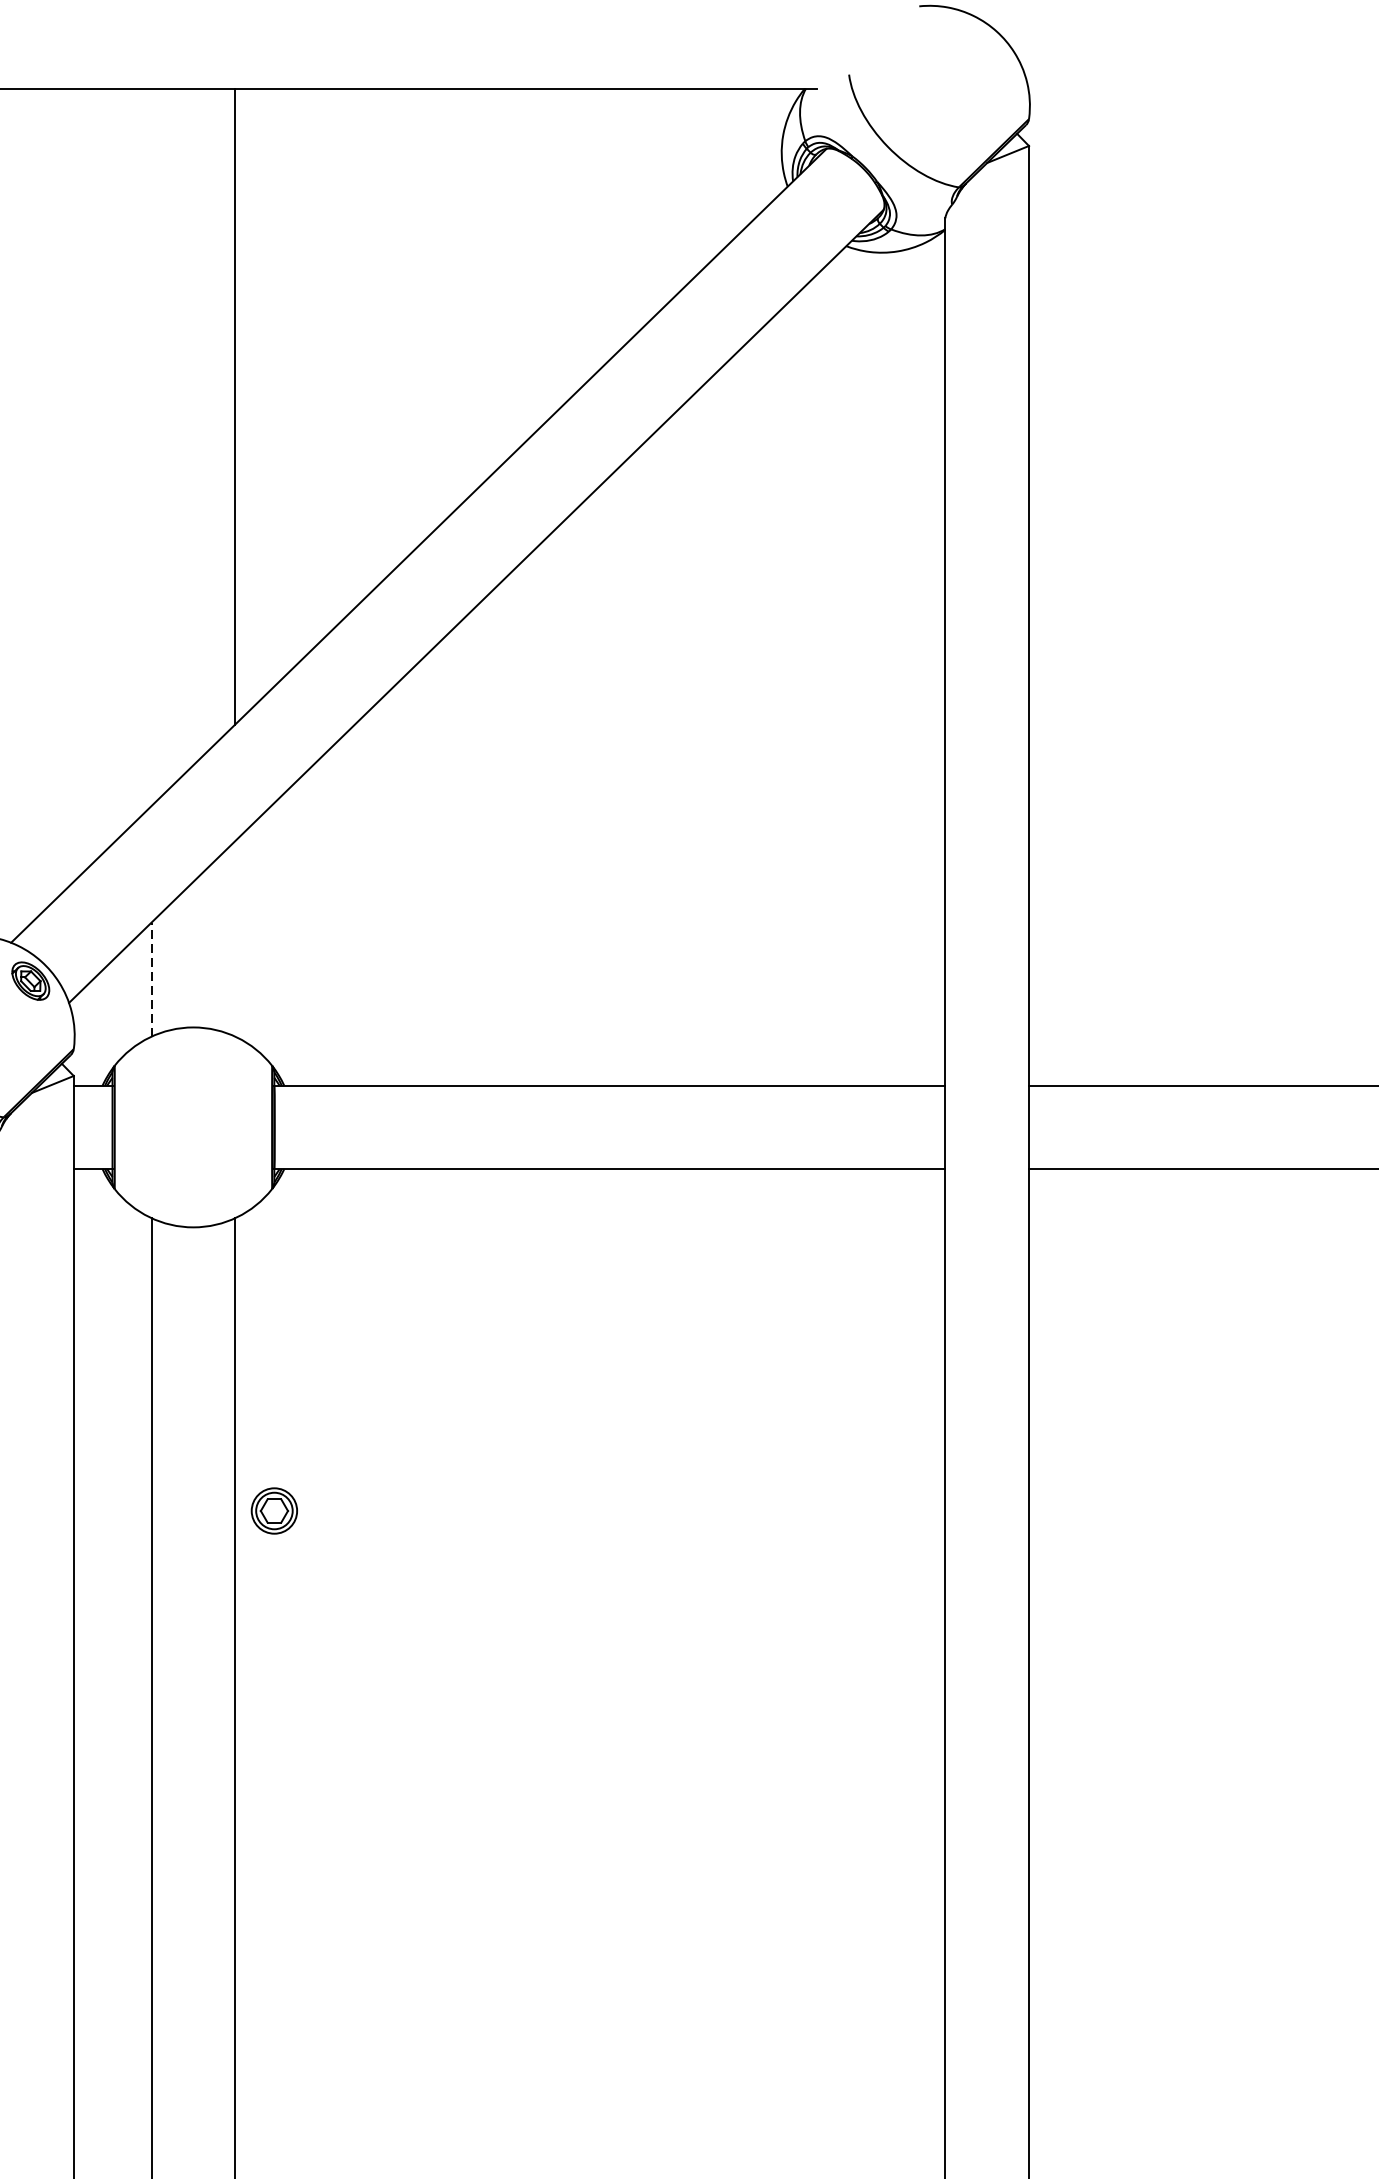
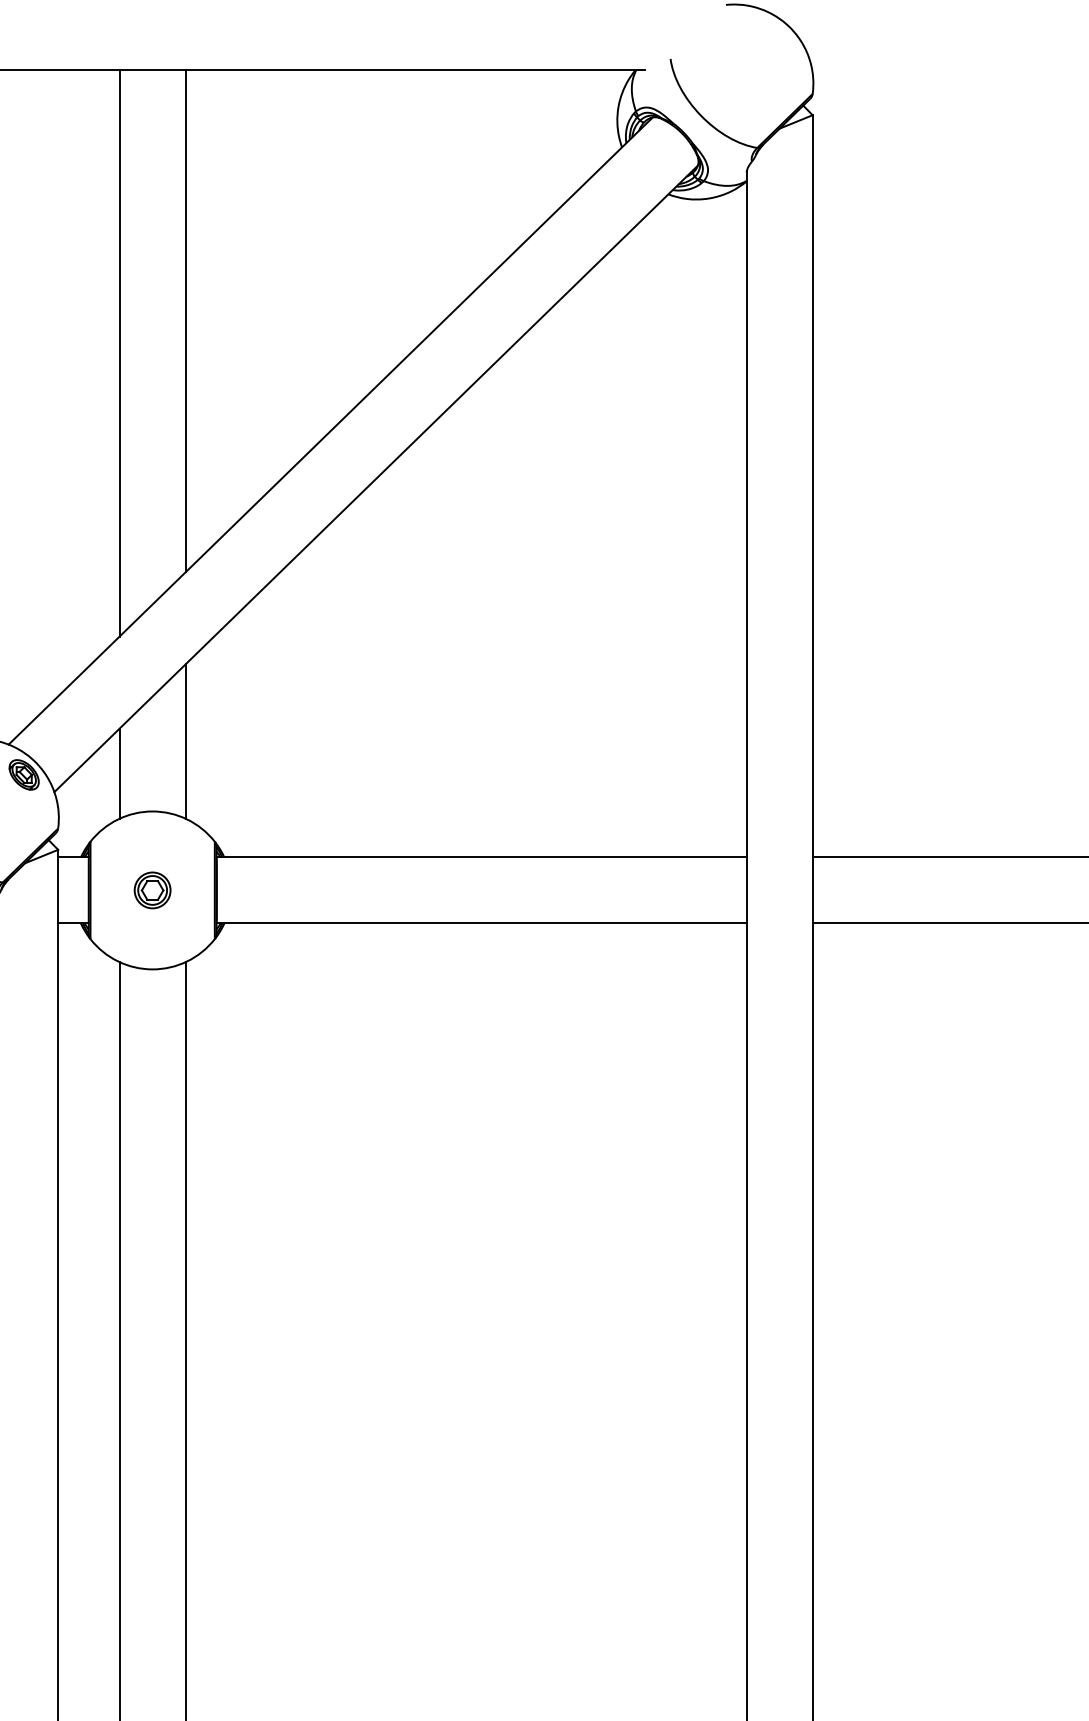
line: (151, 447) -> (119, 353), added
line: (235, 938) -> (185, 741), added
line: (151, 979) -> (119, 773), dashed -> solid
part: (274, 1511) -> (152, 890), moved

